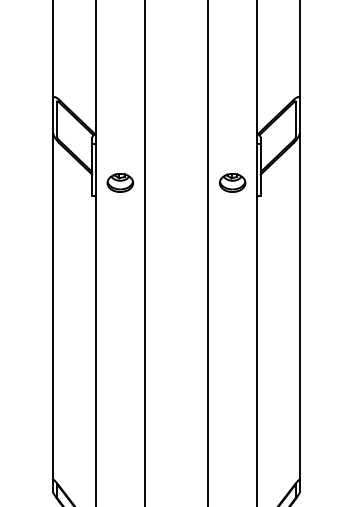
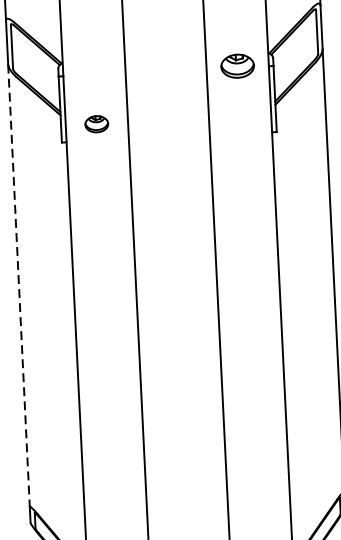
part: (119, 182) -> (95, 123), size x0.7
part: (232, 182) -> (237, 65), moved
line: (53, 306) -> (19, 285), solid -> dashed

